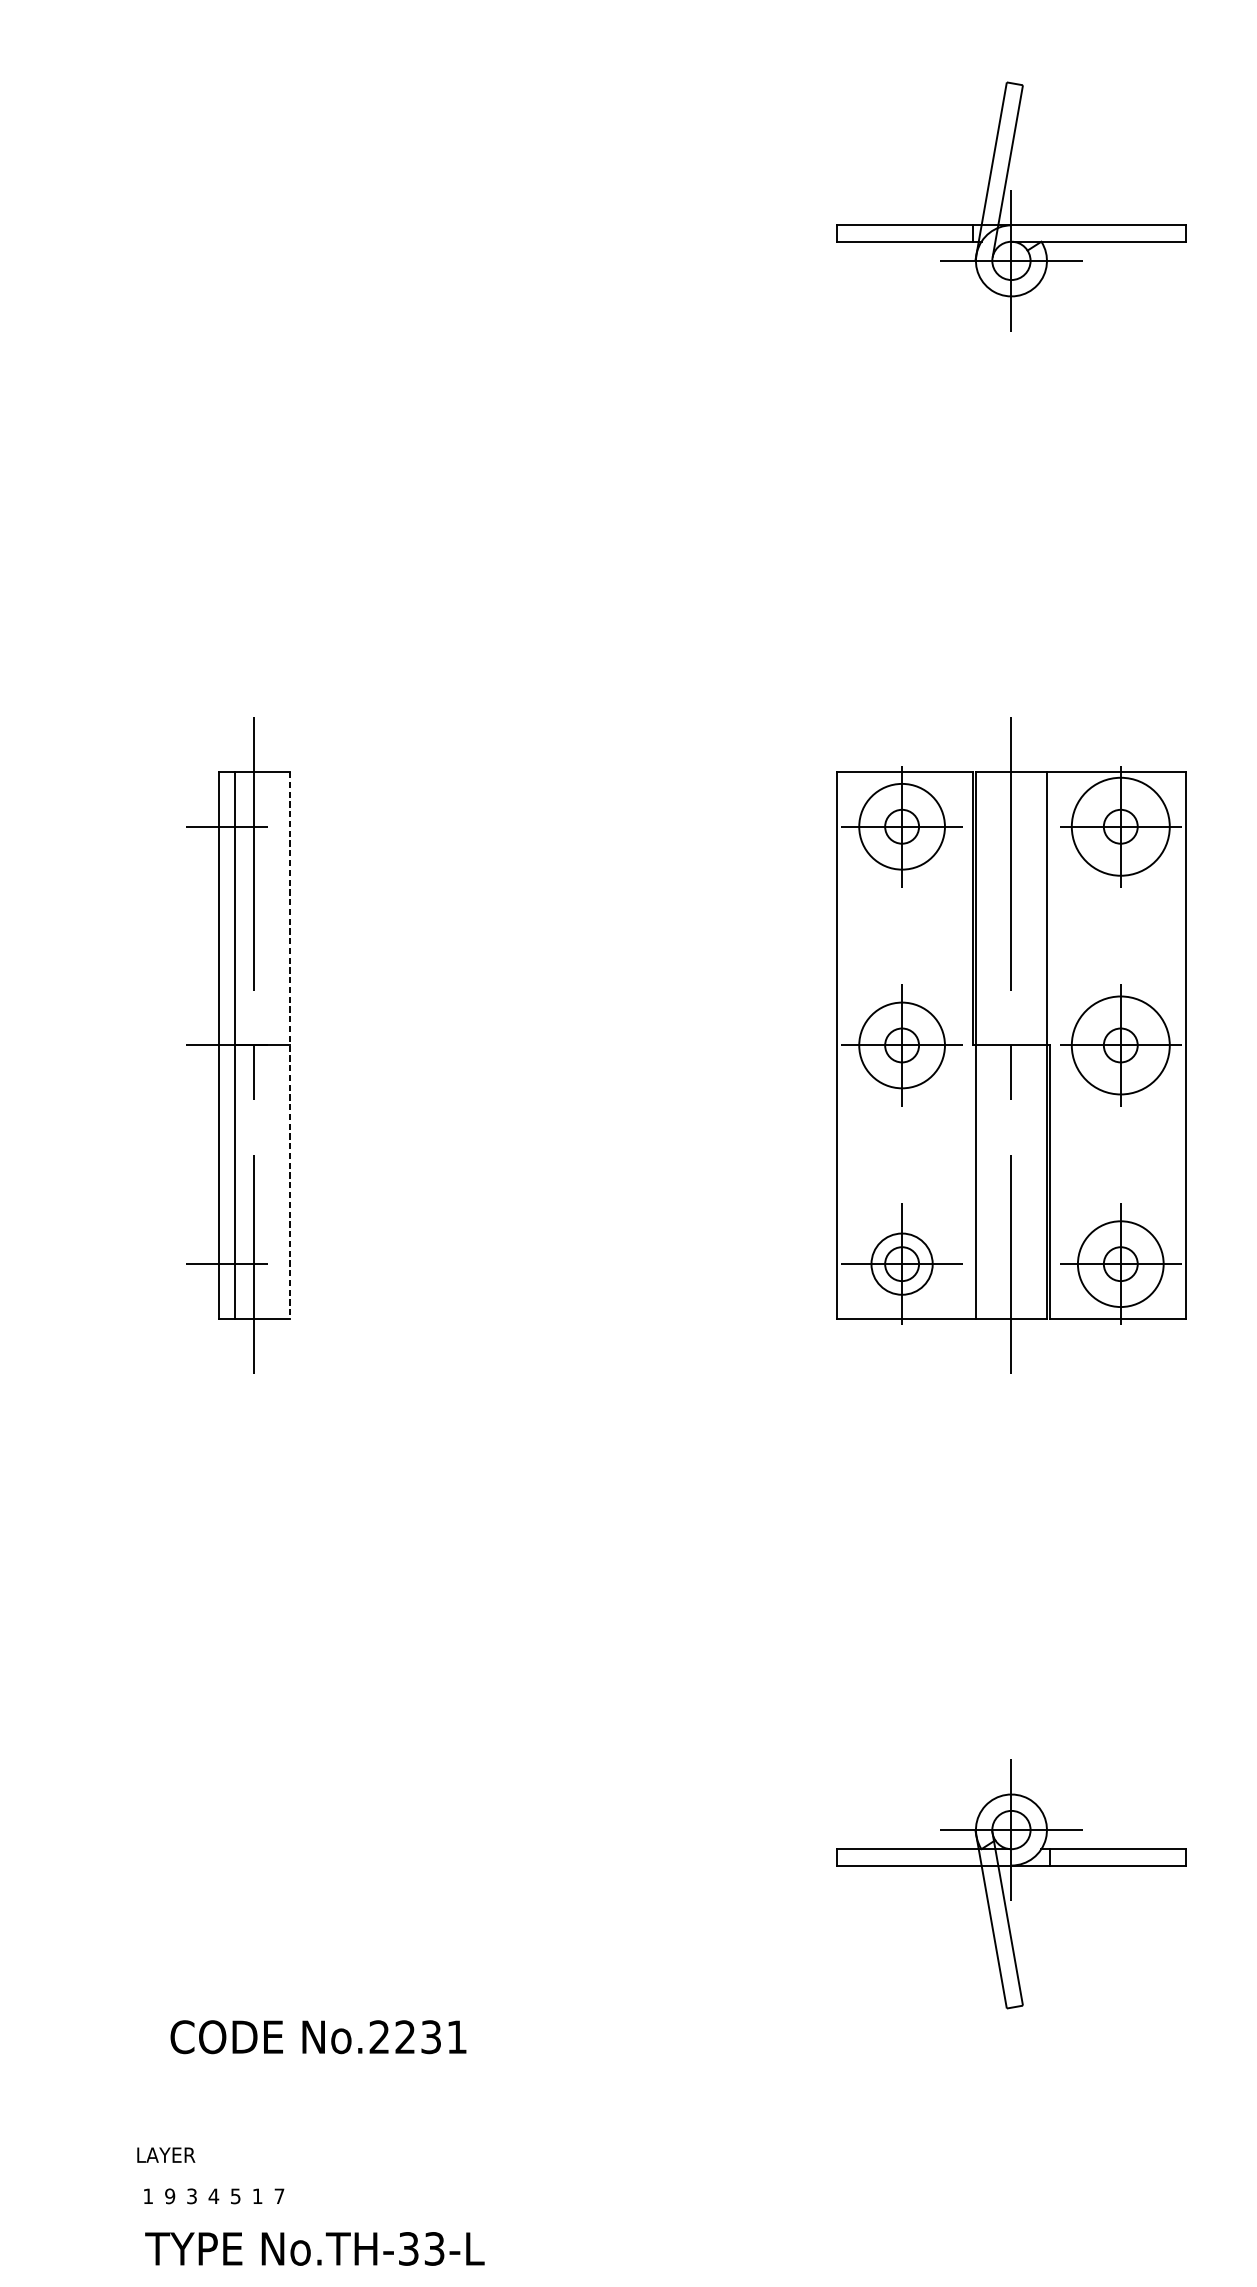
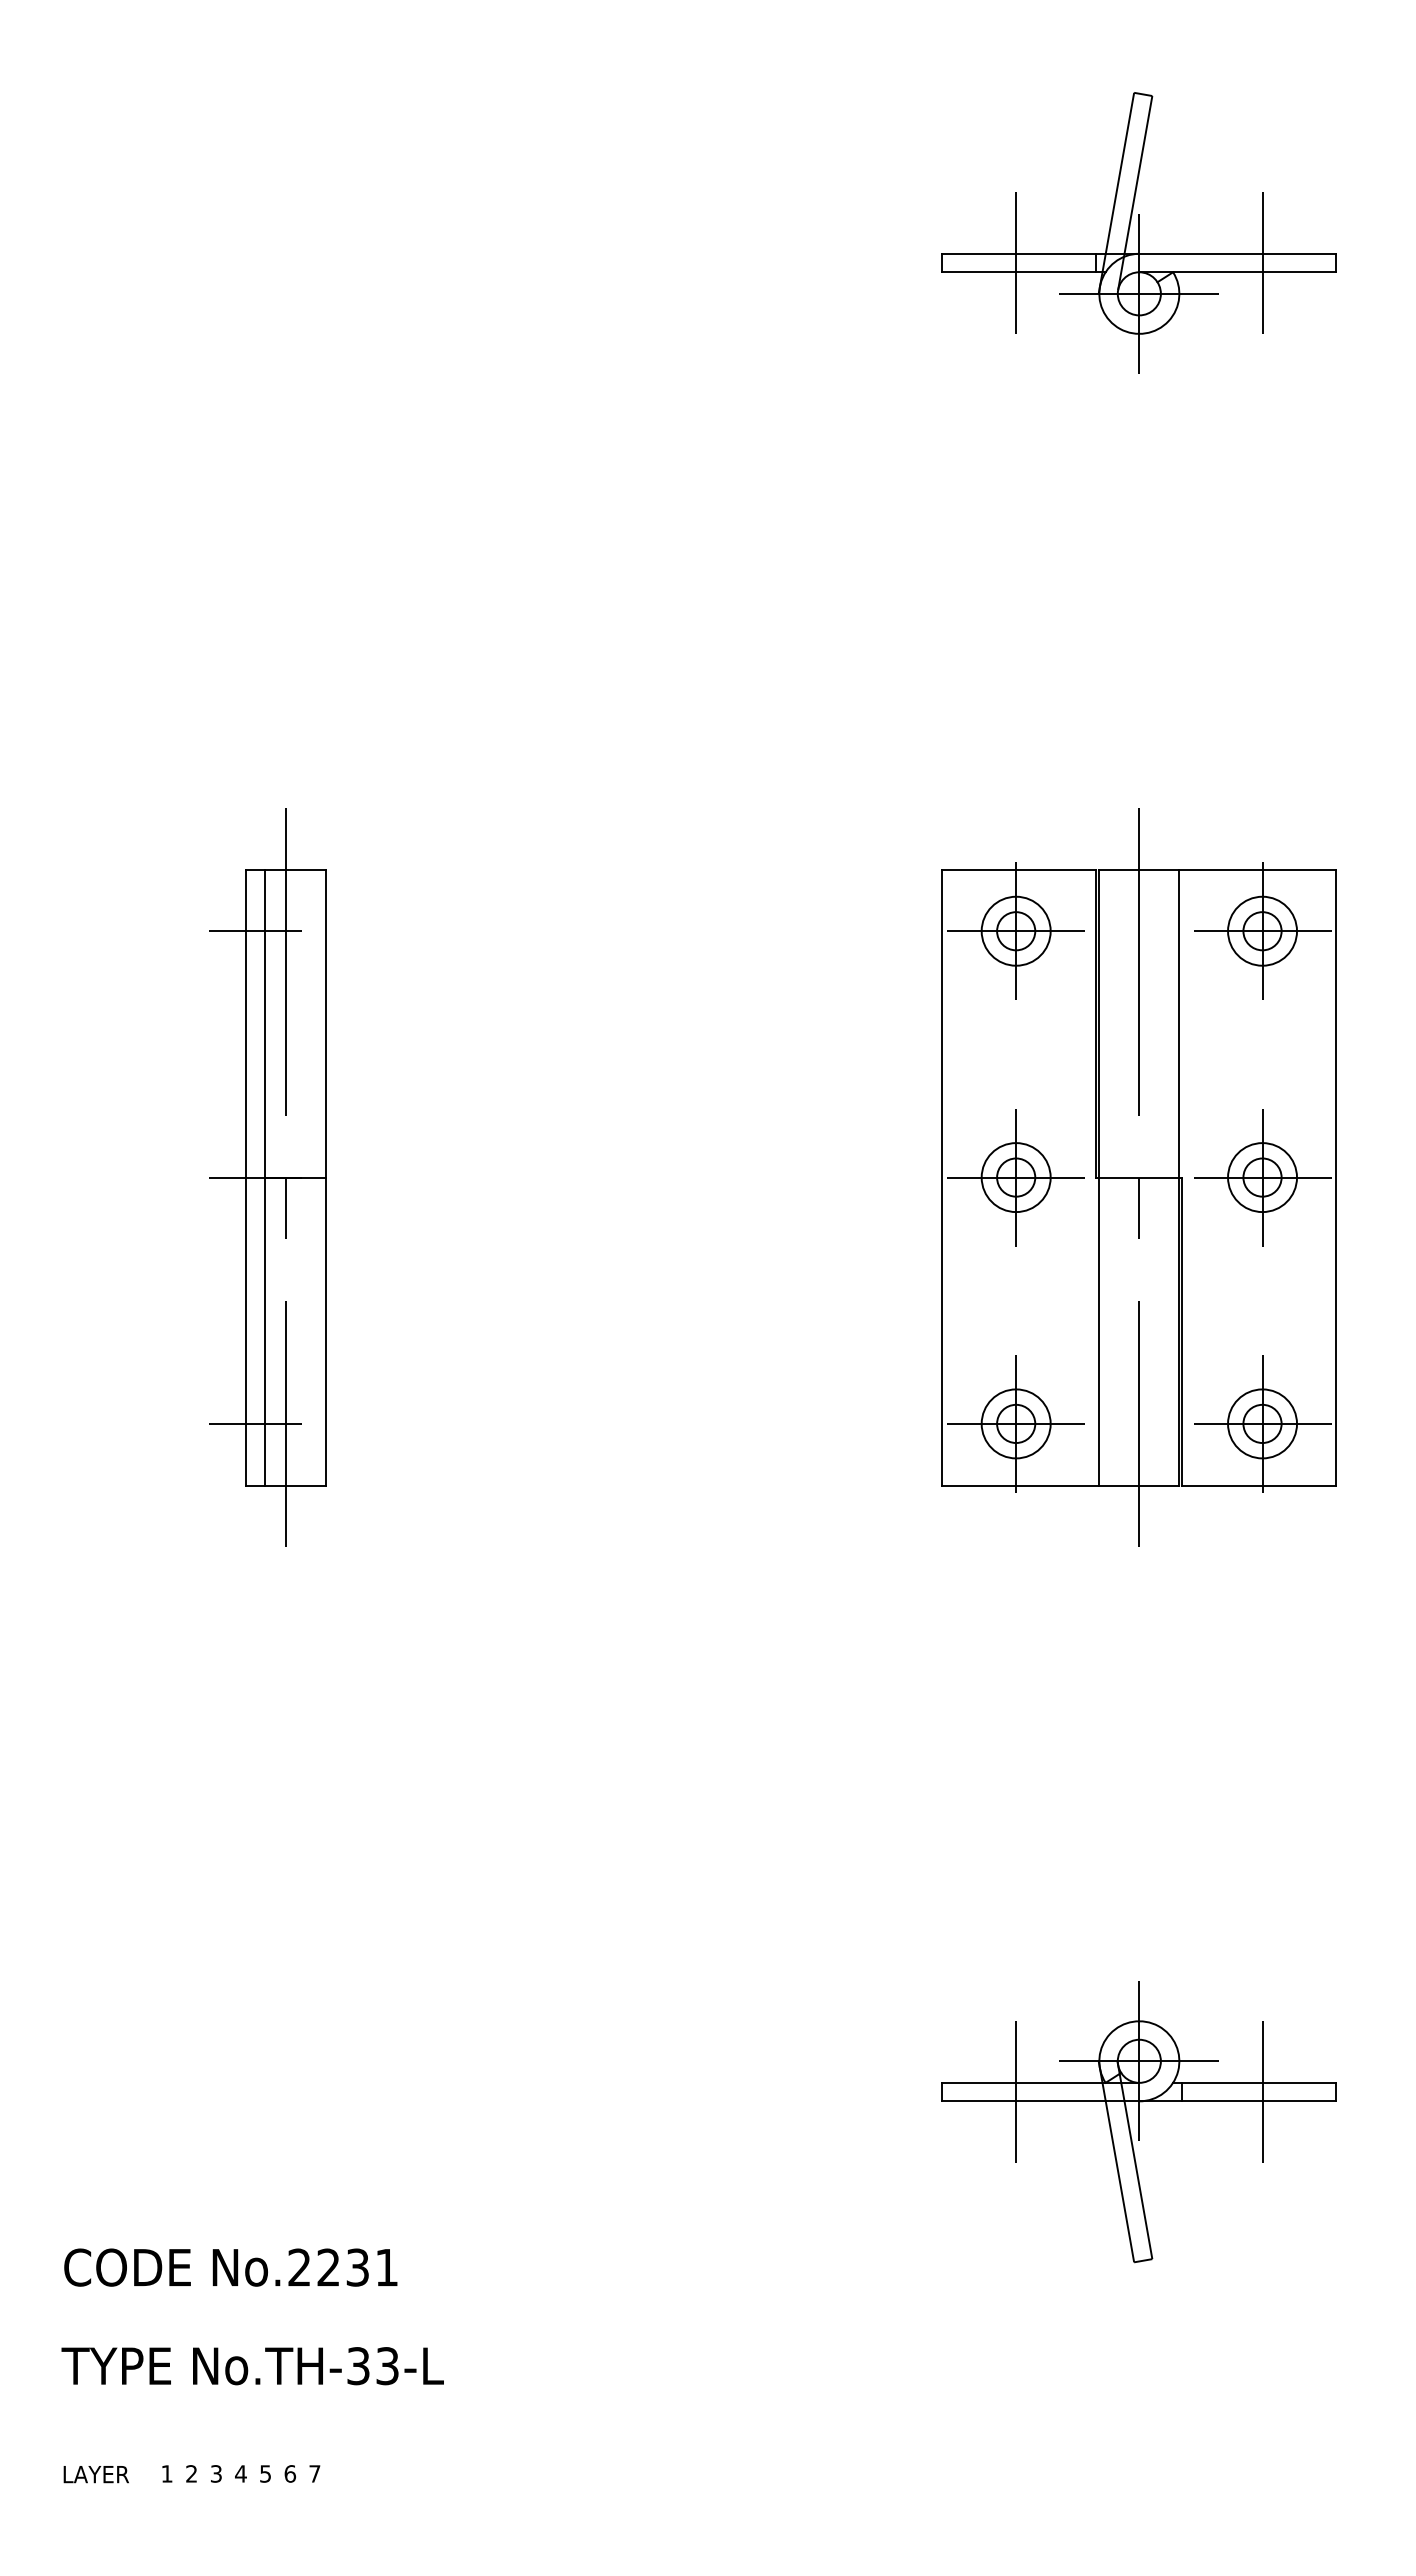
line: (902, 233) -> (1016, 262), added
line: (1120, 233) -> (1262, 262), added
circle: (901, 826) -> (1015, 930), size x0.71
circle: (1120, 826) -> (1262, 930), size x0.62
line: (289, 1045) -> (326, 1177), dashed -> solid
circle: (901, 1045) -> (1015, 1177), size x0.71
circle: (1120, 1045) -> (1262, 1177), size x0.62
circle: (1120, 1263) -> (1262, 1423), size x0.71
line: (902, 1856) -> (1016, 2091), added
line: (1120, 1856) -> (1262, 2091), added
text: (318, 2037) -> (230, 2267), moved
text: (165, 2155) -> (95, 2474), moved
text: (169, 2195) -> (191, 2473), 9 -> 2
text: (257, 2195) -> (290, 2473), 1 -> 6
text: (314, 2249) -> (252, 2366), moved

